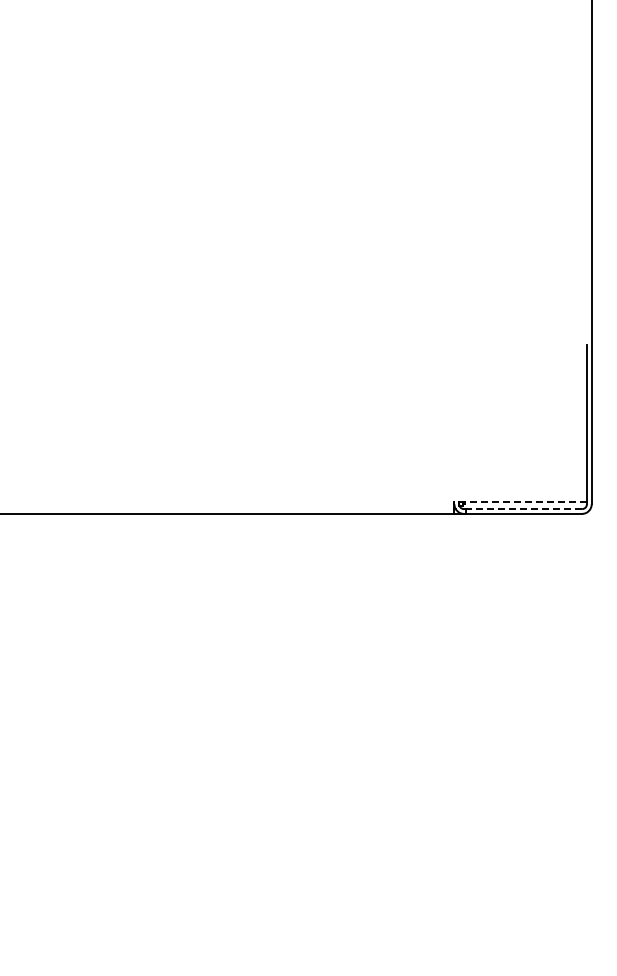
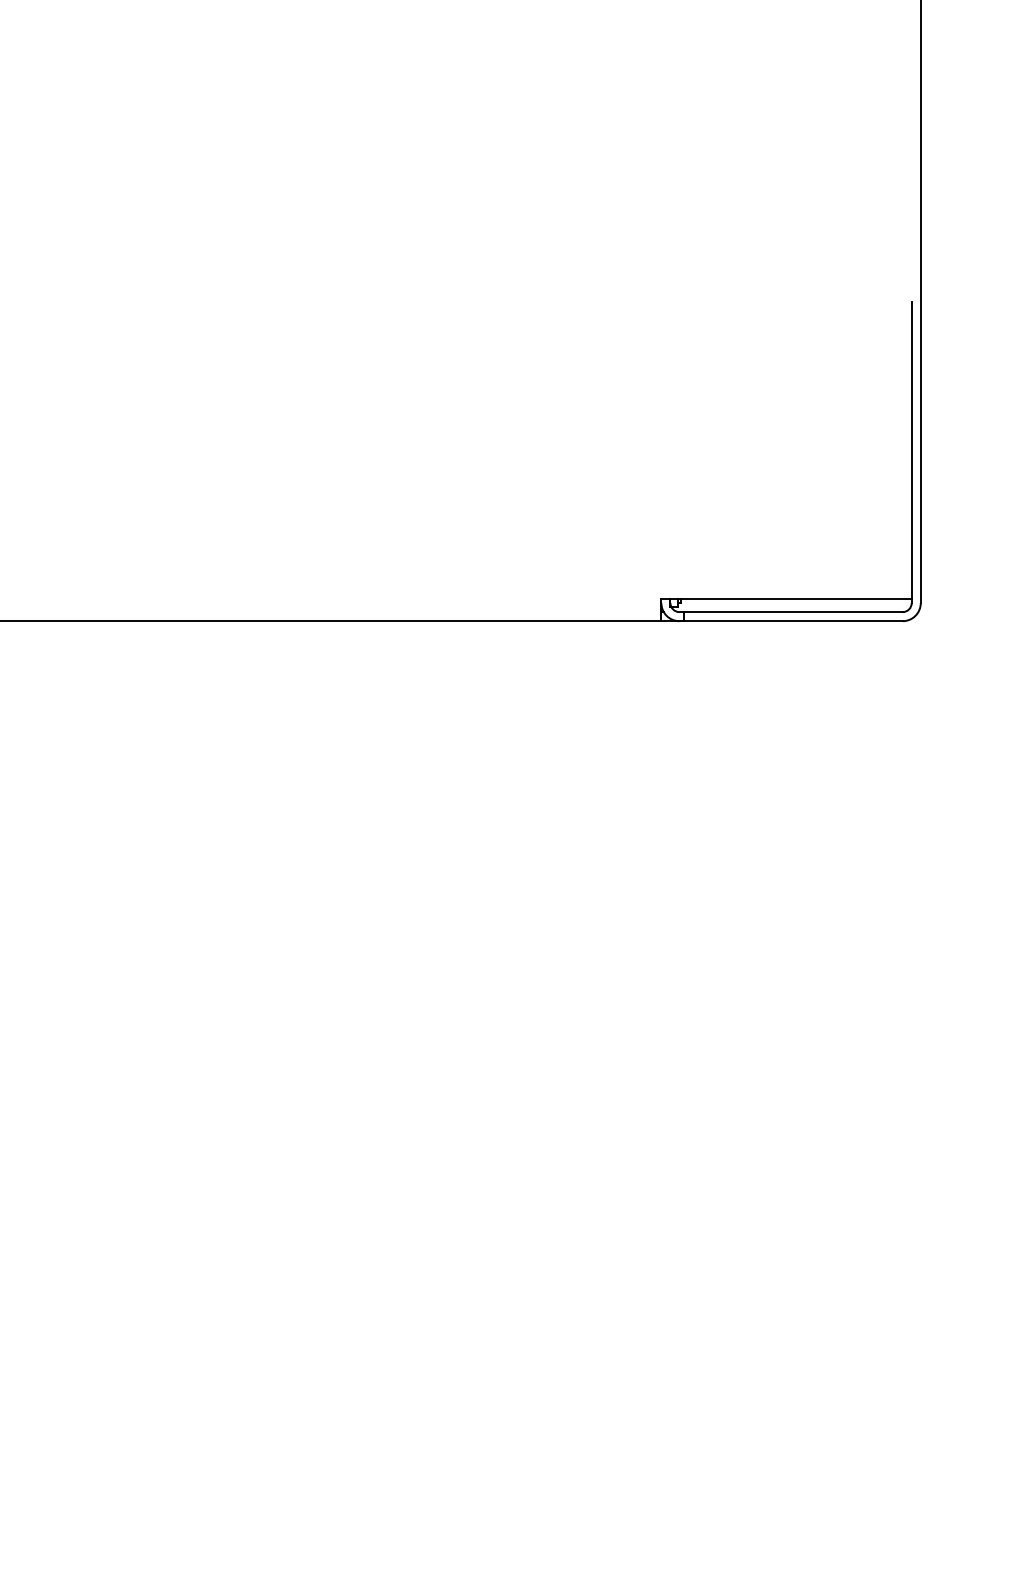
line: (520, 502) -> (786, 599), dashed -> solid
line: (524, 509) -> (793, 612), dashed -> solid

